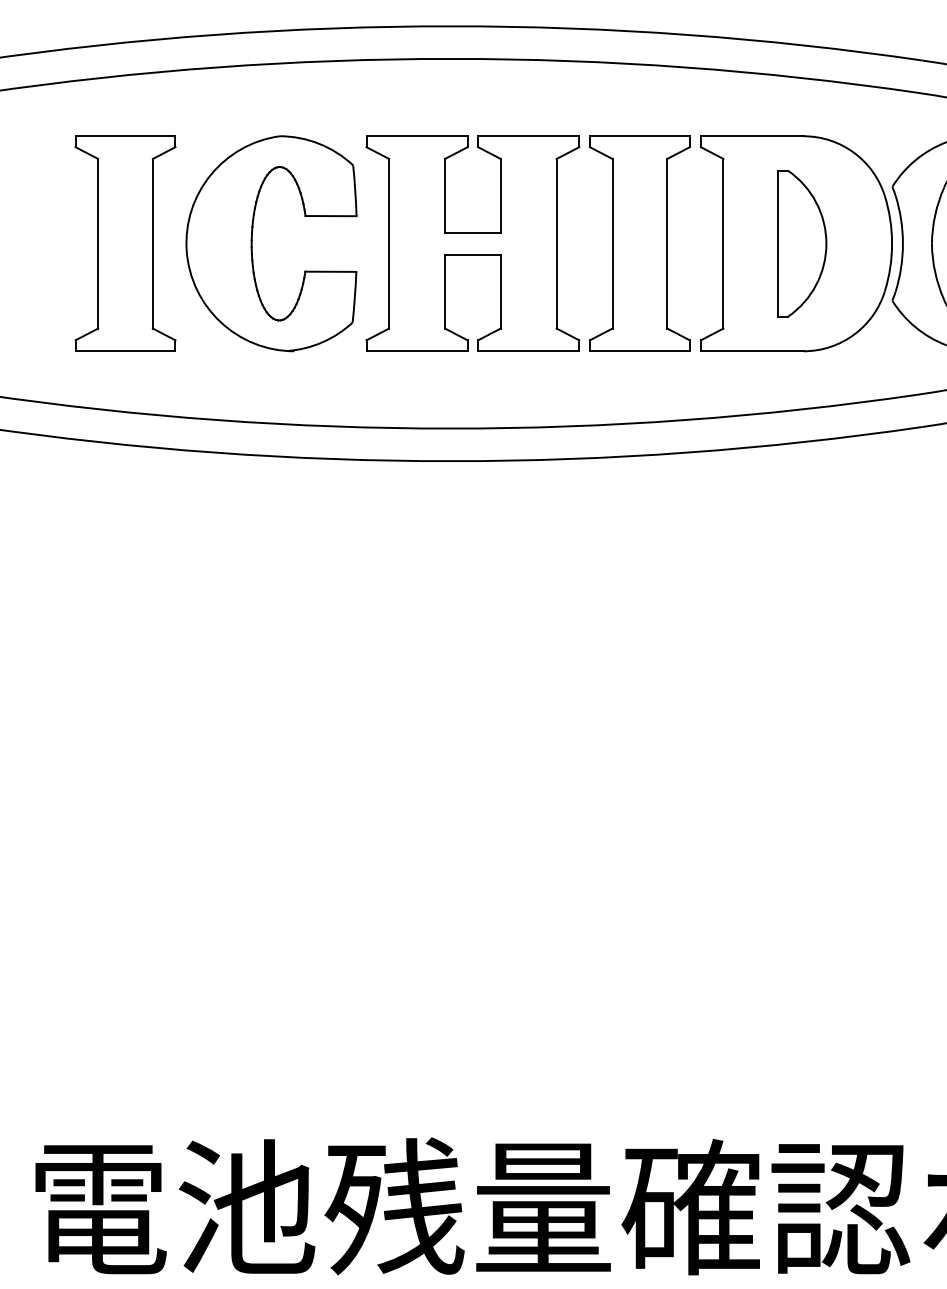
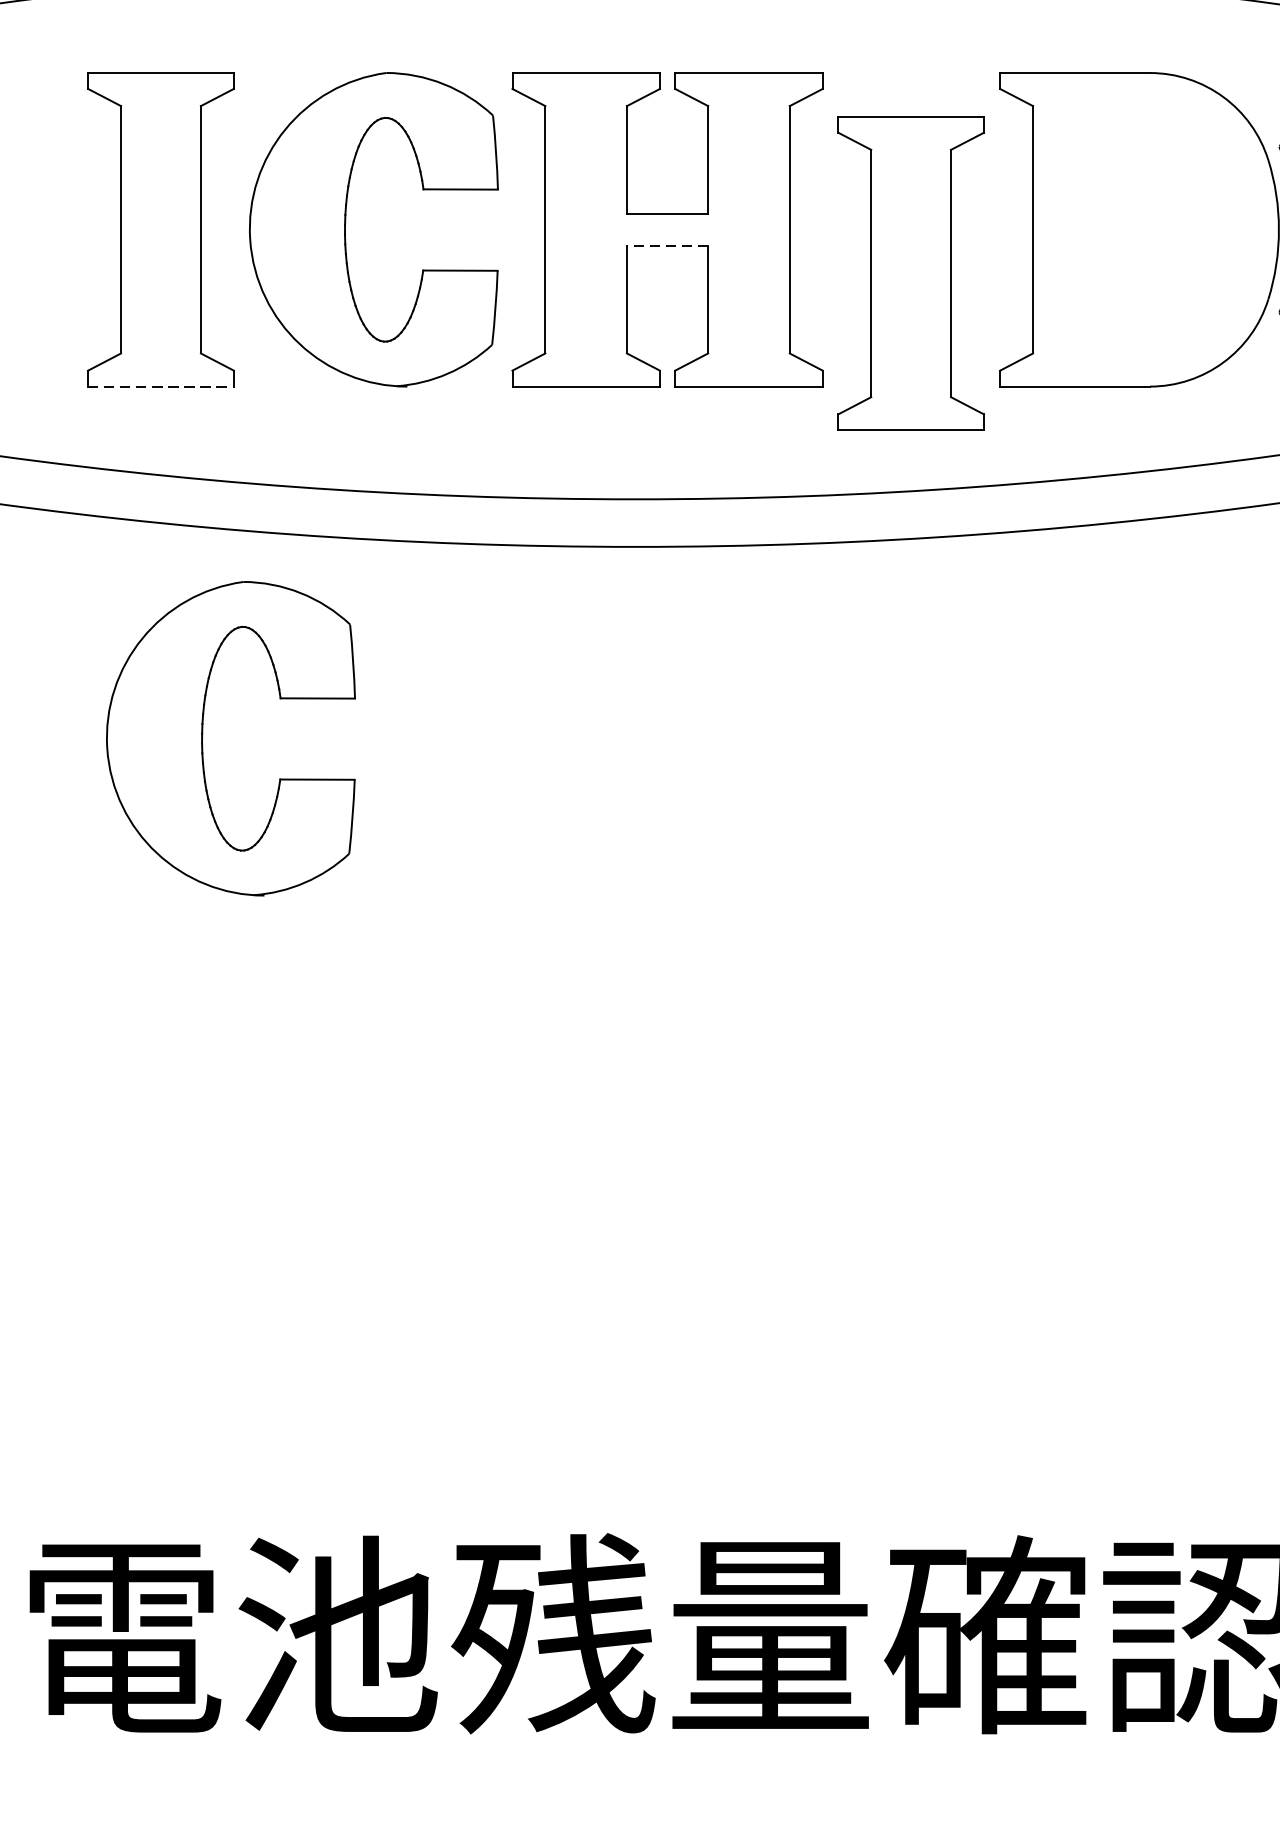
part: (639, 243) -> (910, 273), moved
part: (802, 243) -> (1148, 229), removed
line: (472, 254) -> (667, 245), solid -> dashed
line: (125, 351) -> (160, 386), solid -> dashed
part: (154, 592) -> (203, 738), added

